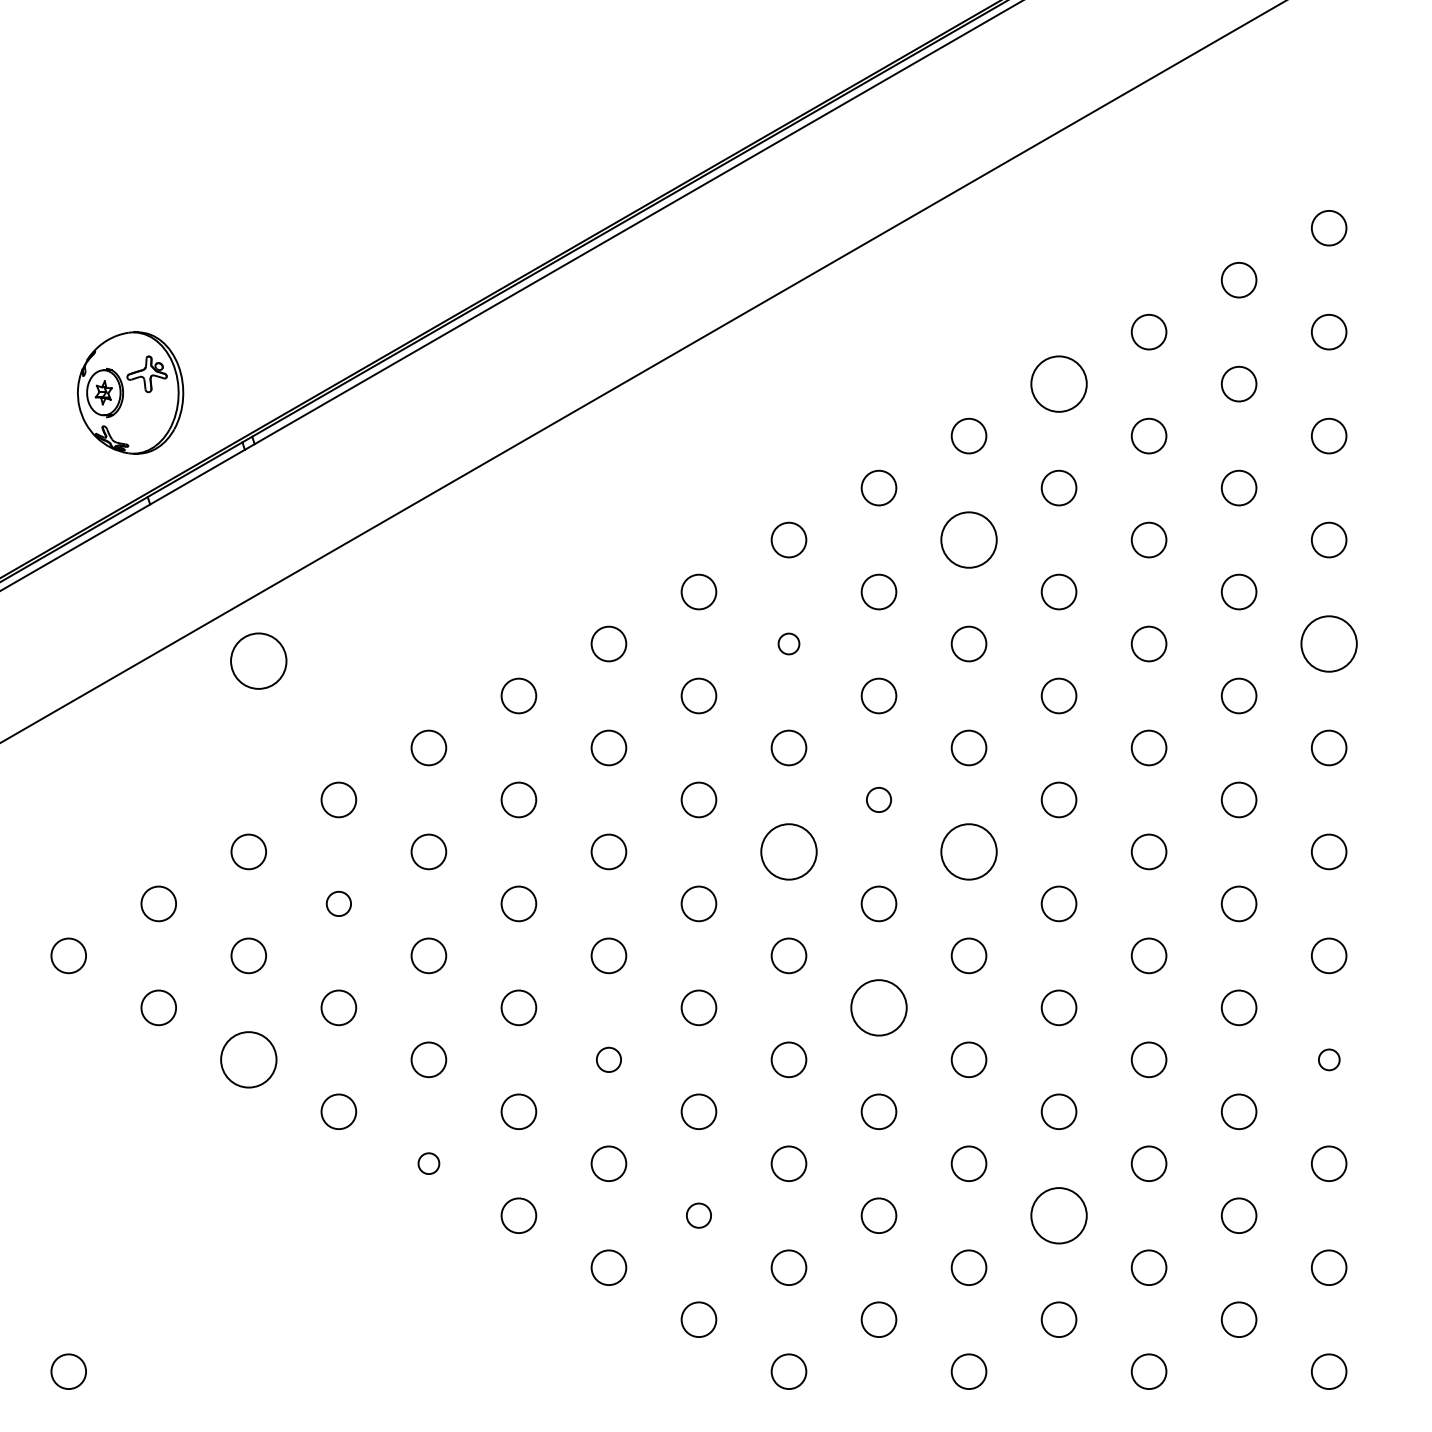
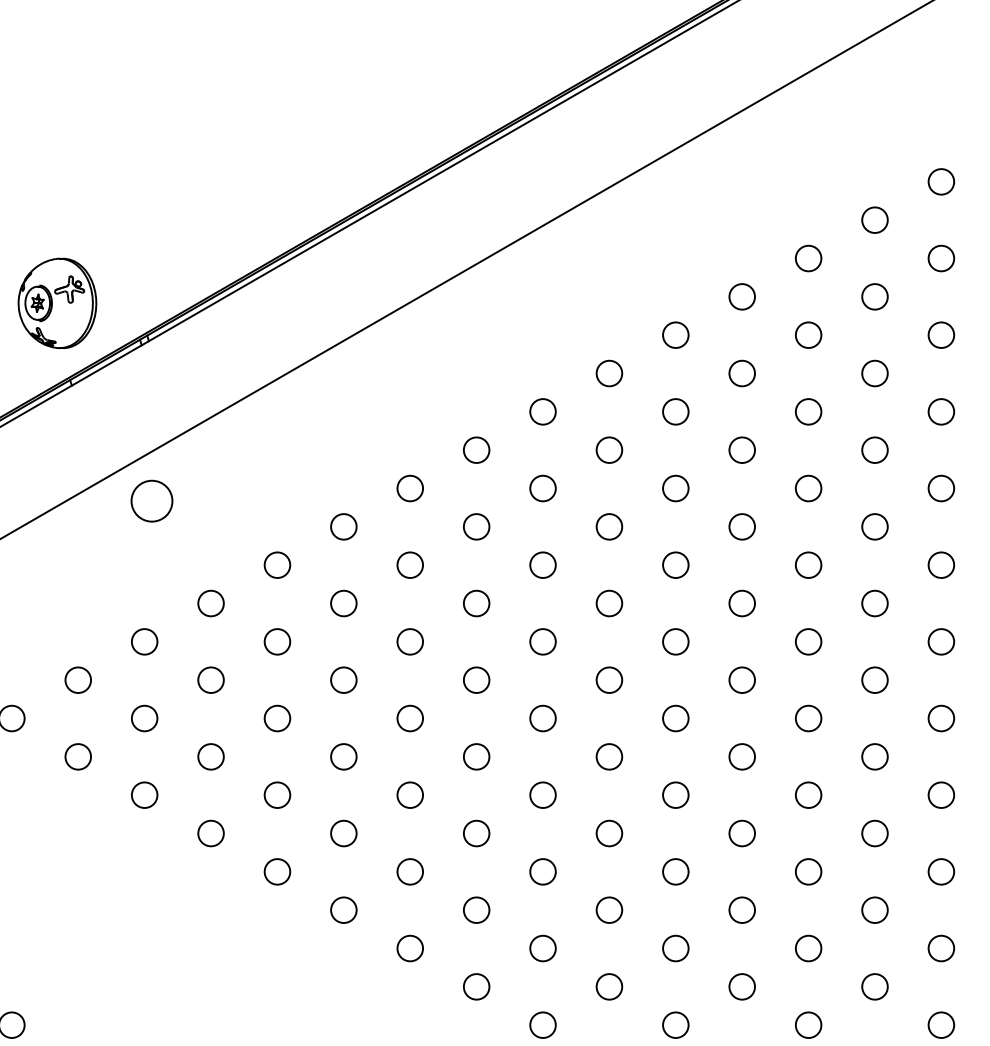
circle: (1058, 383) -> (741, 296), size x0.62
circle: (968, 539) -> (675, 411), size x0.62
circle: (788, 643) -> (542, 488), size x1.67
circle: (1328, 643) -> (940, 488), size x0.62
circle: (878, 799) -> (609, 603), size x1.43
circle: (788, 851) -> (542, 641), size x0.62
circle: (968, 851) -> (675, 641), size x0.62
circle: (338, 903) -> (210, 679), size x1.43
circle: (878, 1007) -> (609, 756), size x0.62
circle: (248, 1059) -> (144, 794), size x0.62
circle: (608, 1059) -> (409, 794), size x1.43
circle: (1329, 1059) -> (941, 794), size x1.67
circle: (428, 1163) -> (277, 871), size x1.67
circle: (698, 1215) -> (476, 910), size x1.43
circle: (1058, 1215) -> (741, 910), size x0.62

